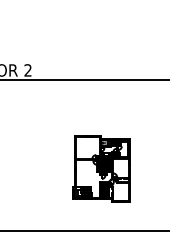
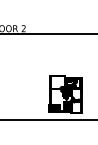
part: (101, 168) -> (65, 94), moved

